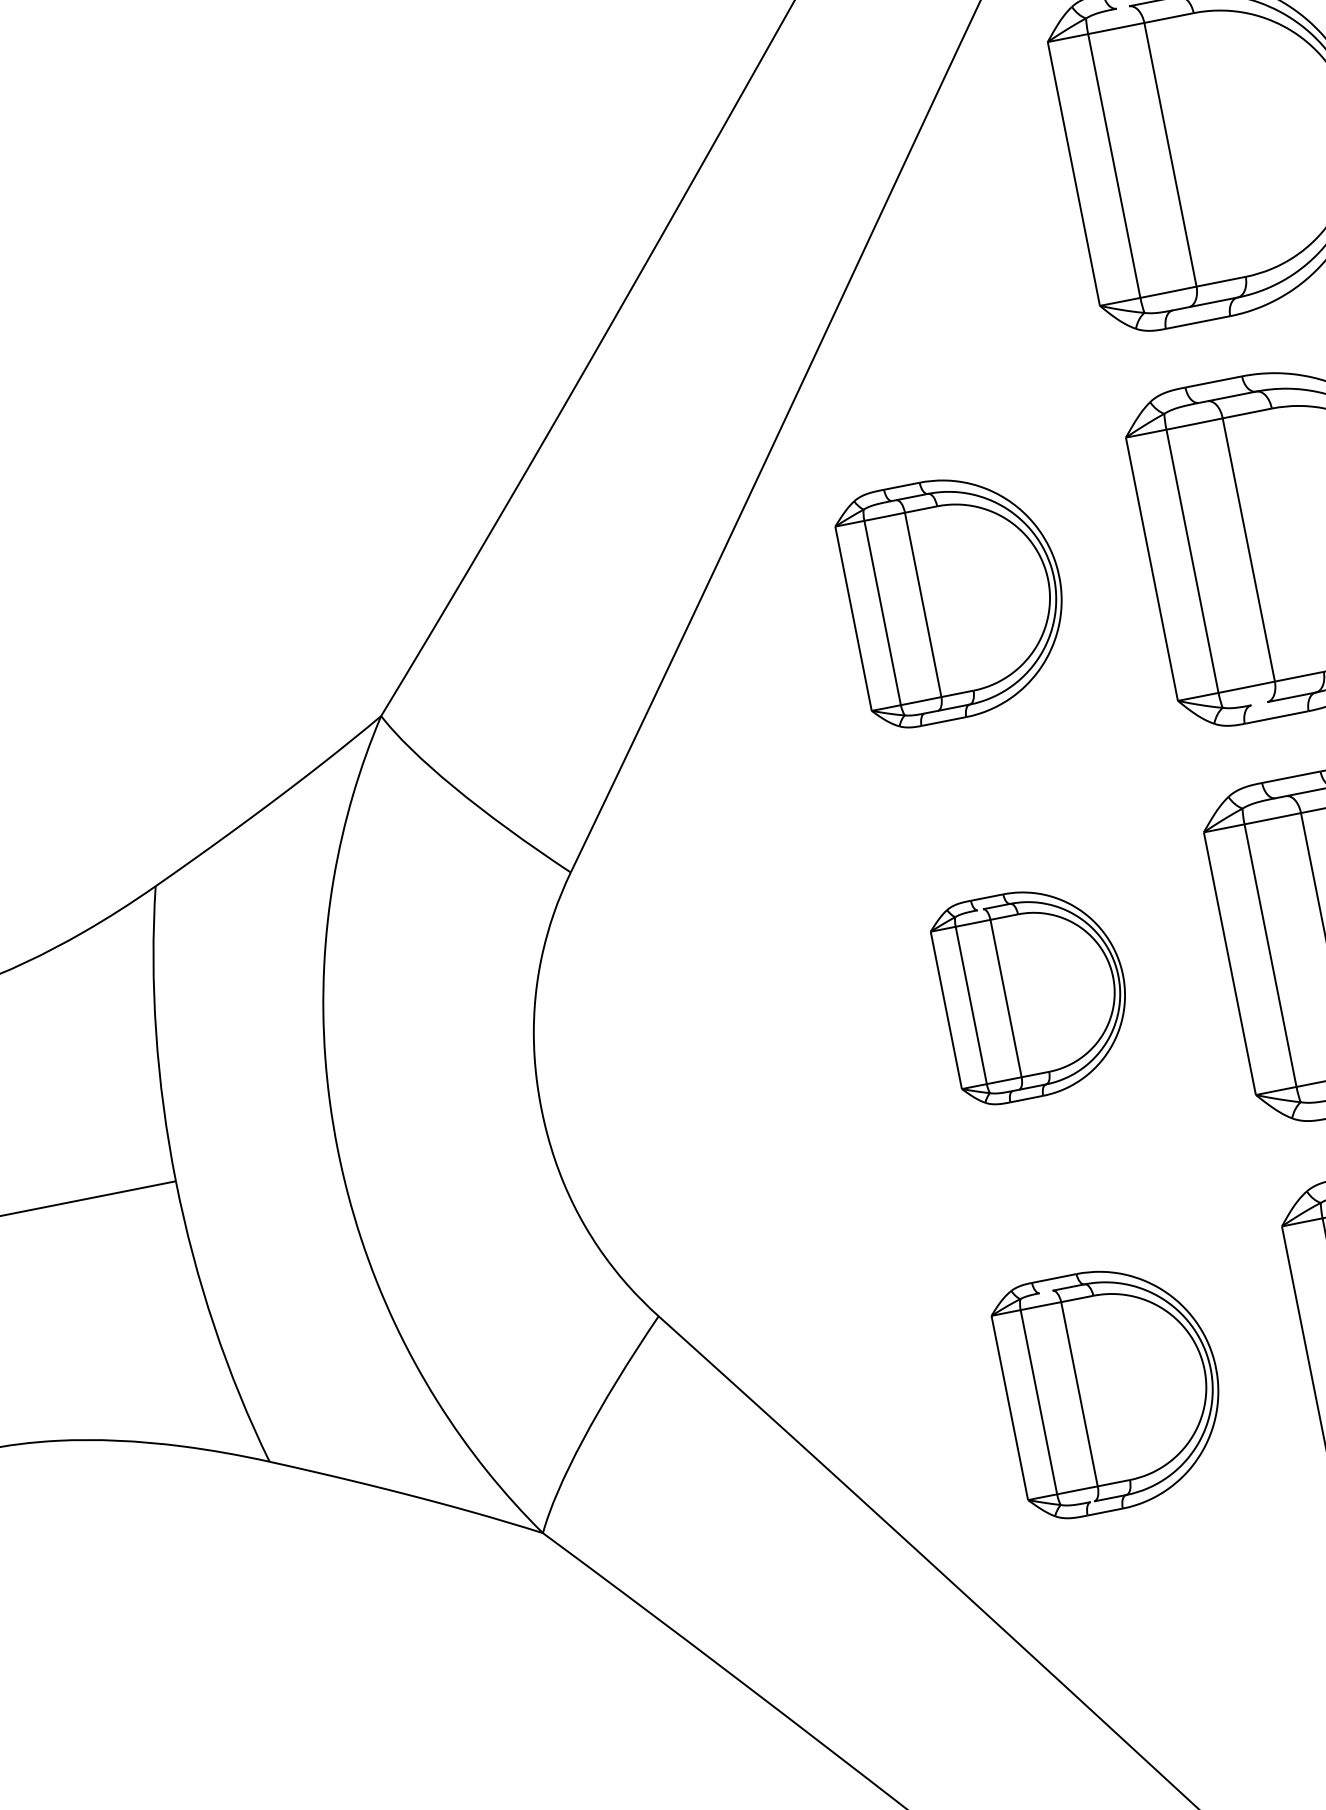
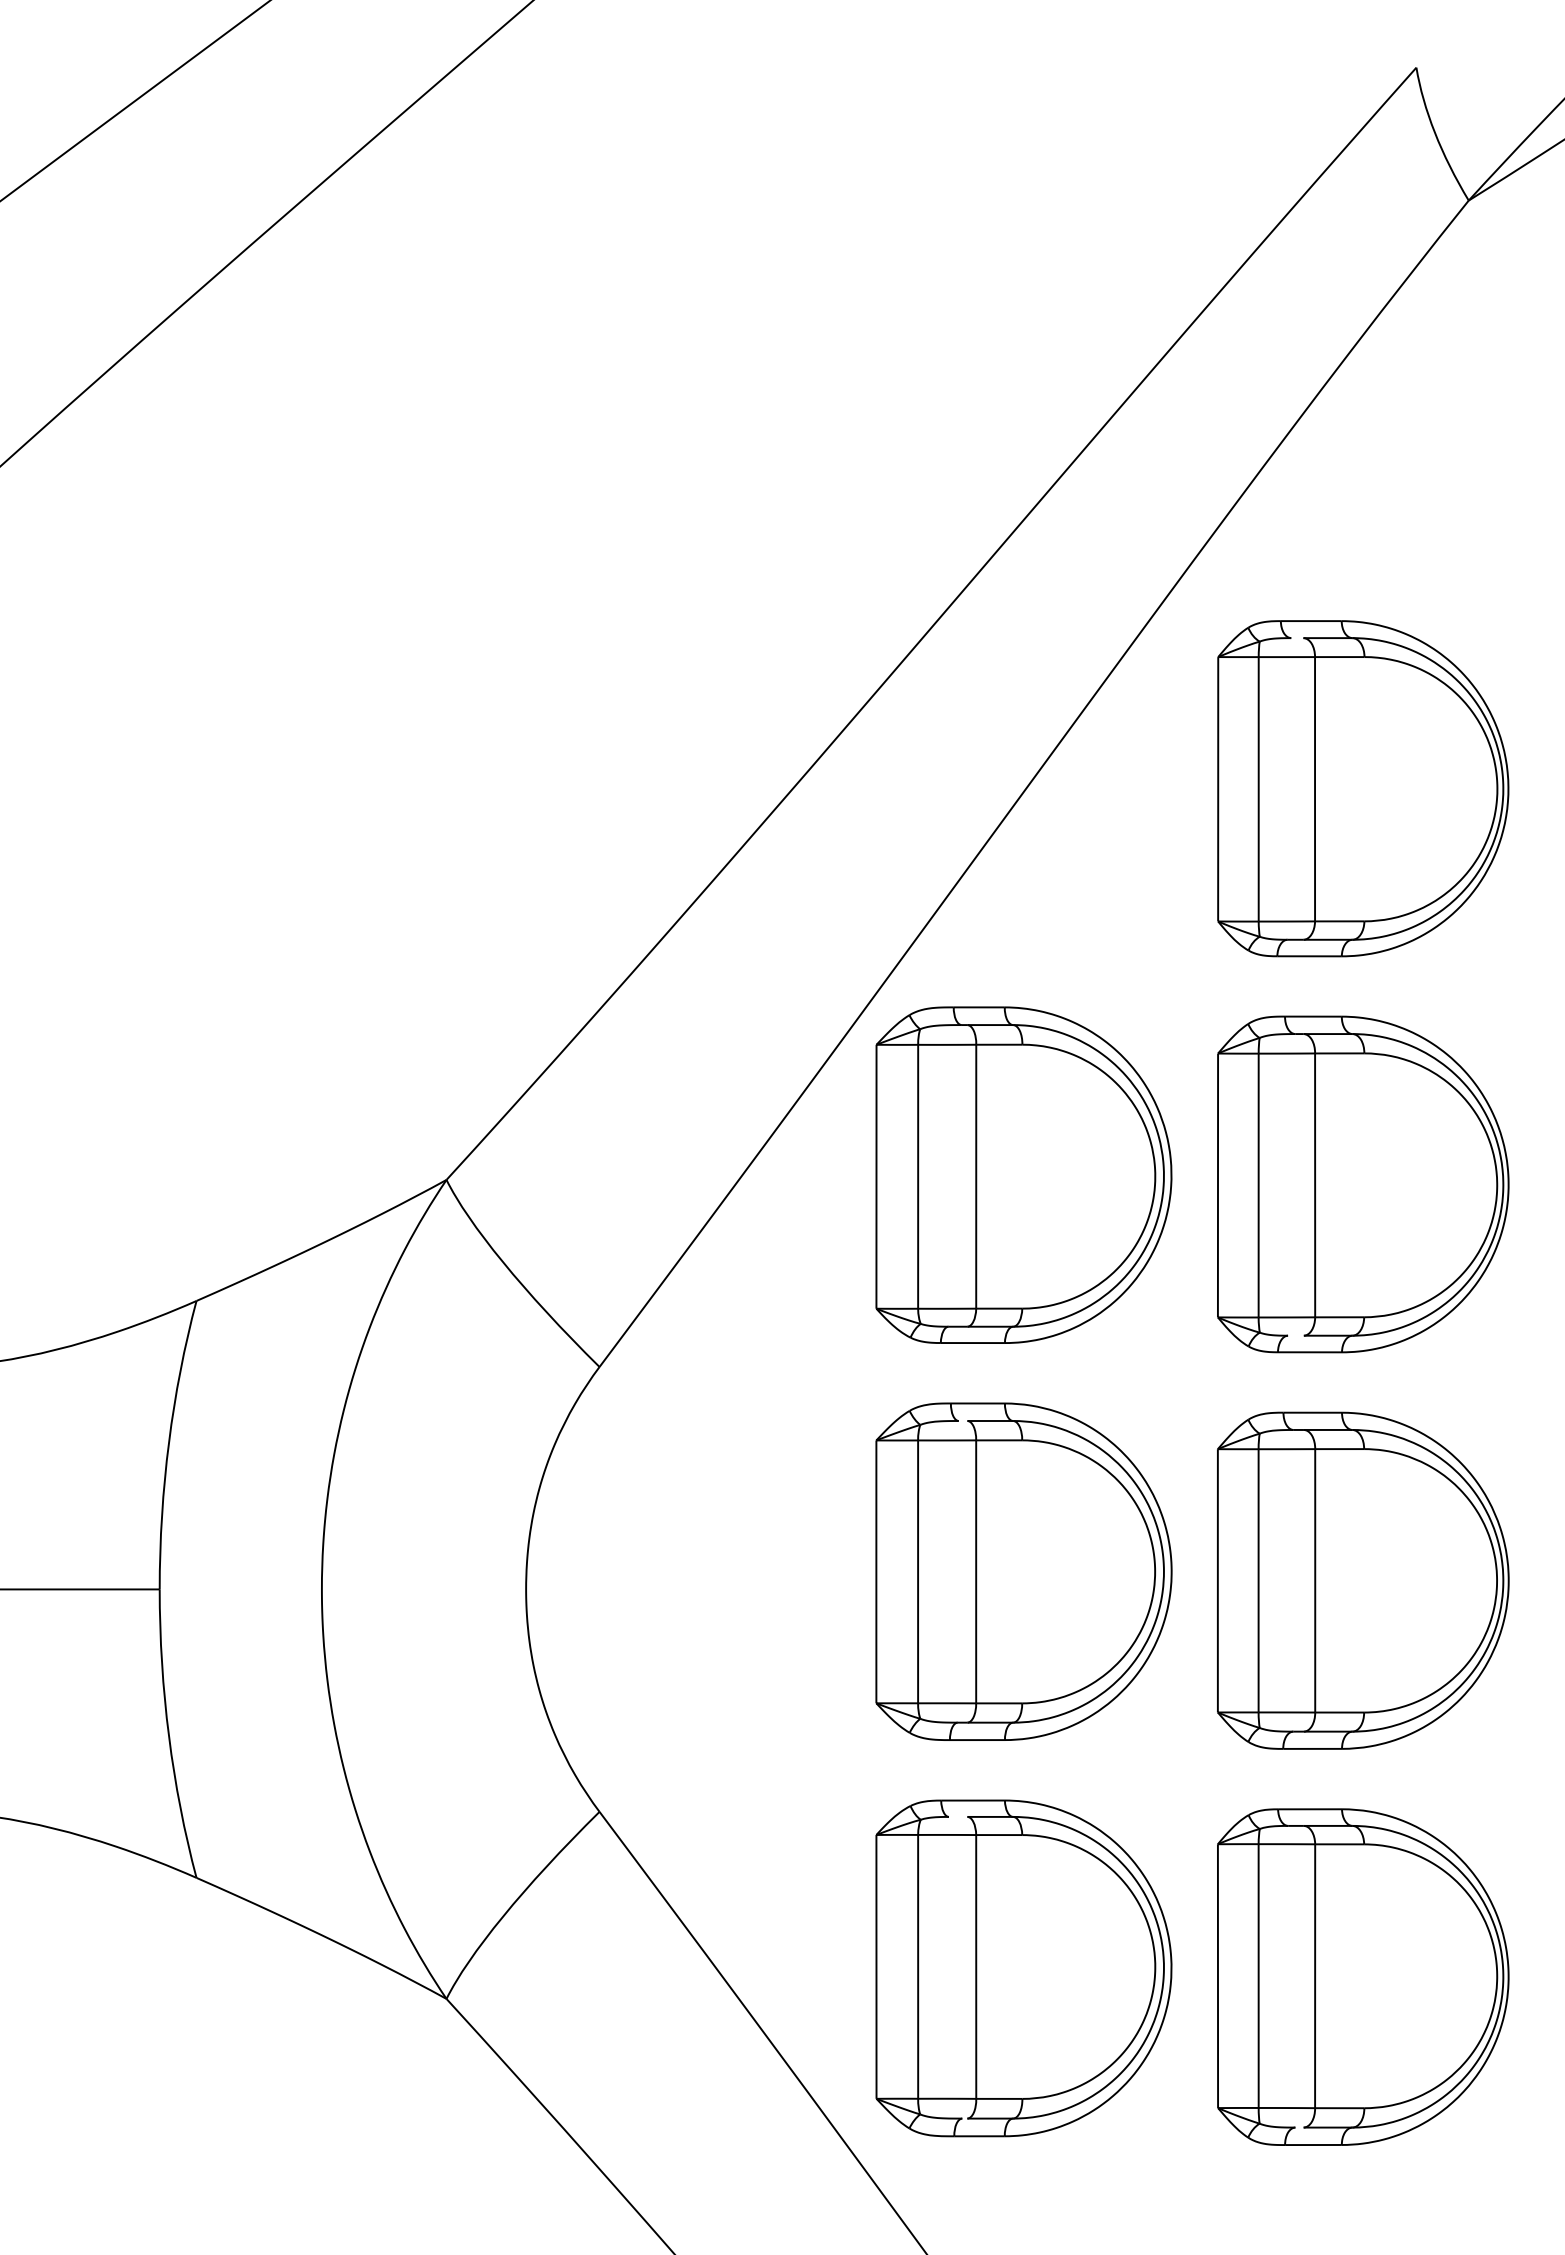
part: (955, 596) -> (1023, 1174), size x1.43
part: (1034, 992) -> (1023, 1571), size x1.67
part: (1112, 1388) -> (1023, 1968), size x1.43

